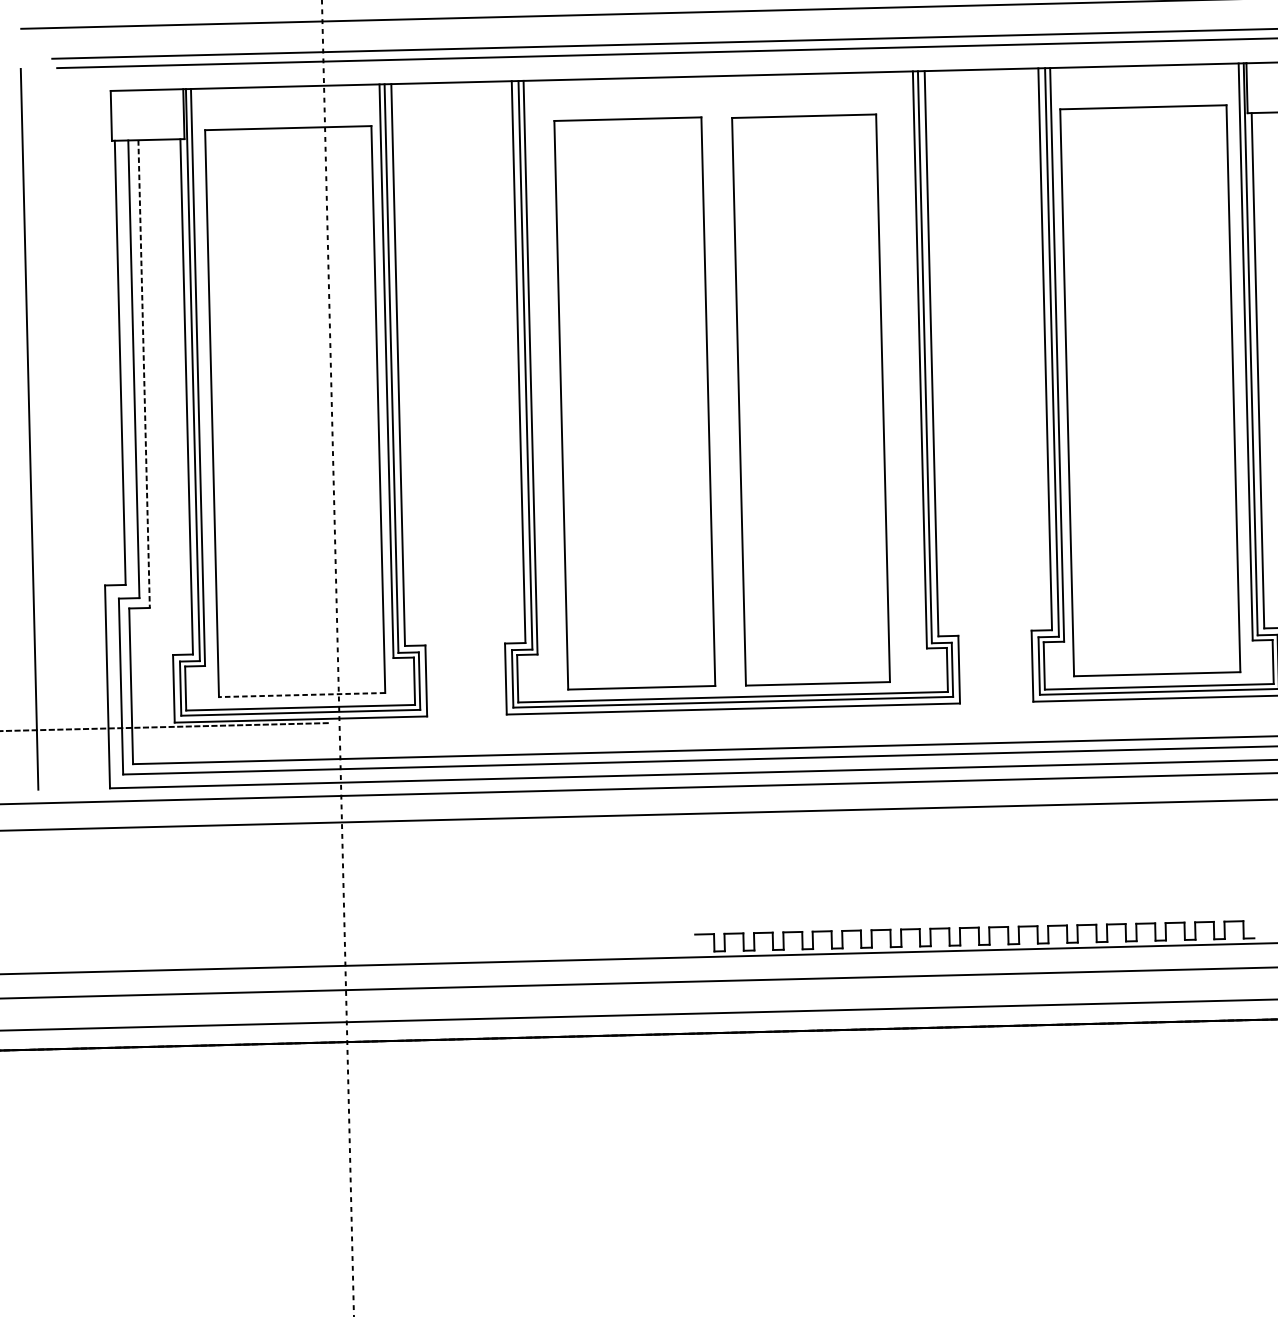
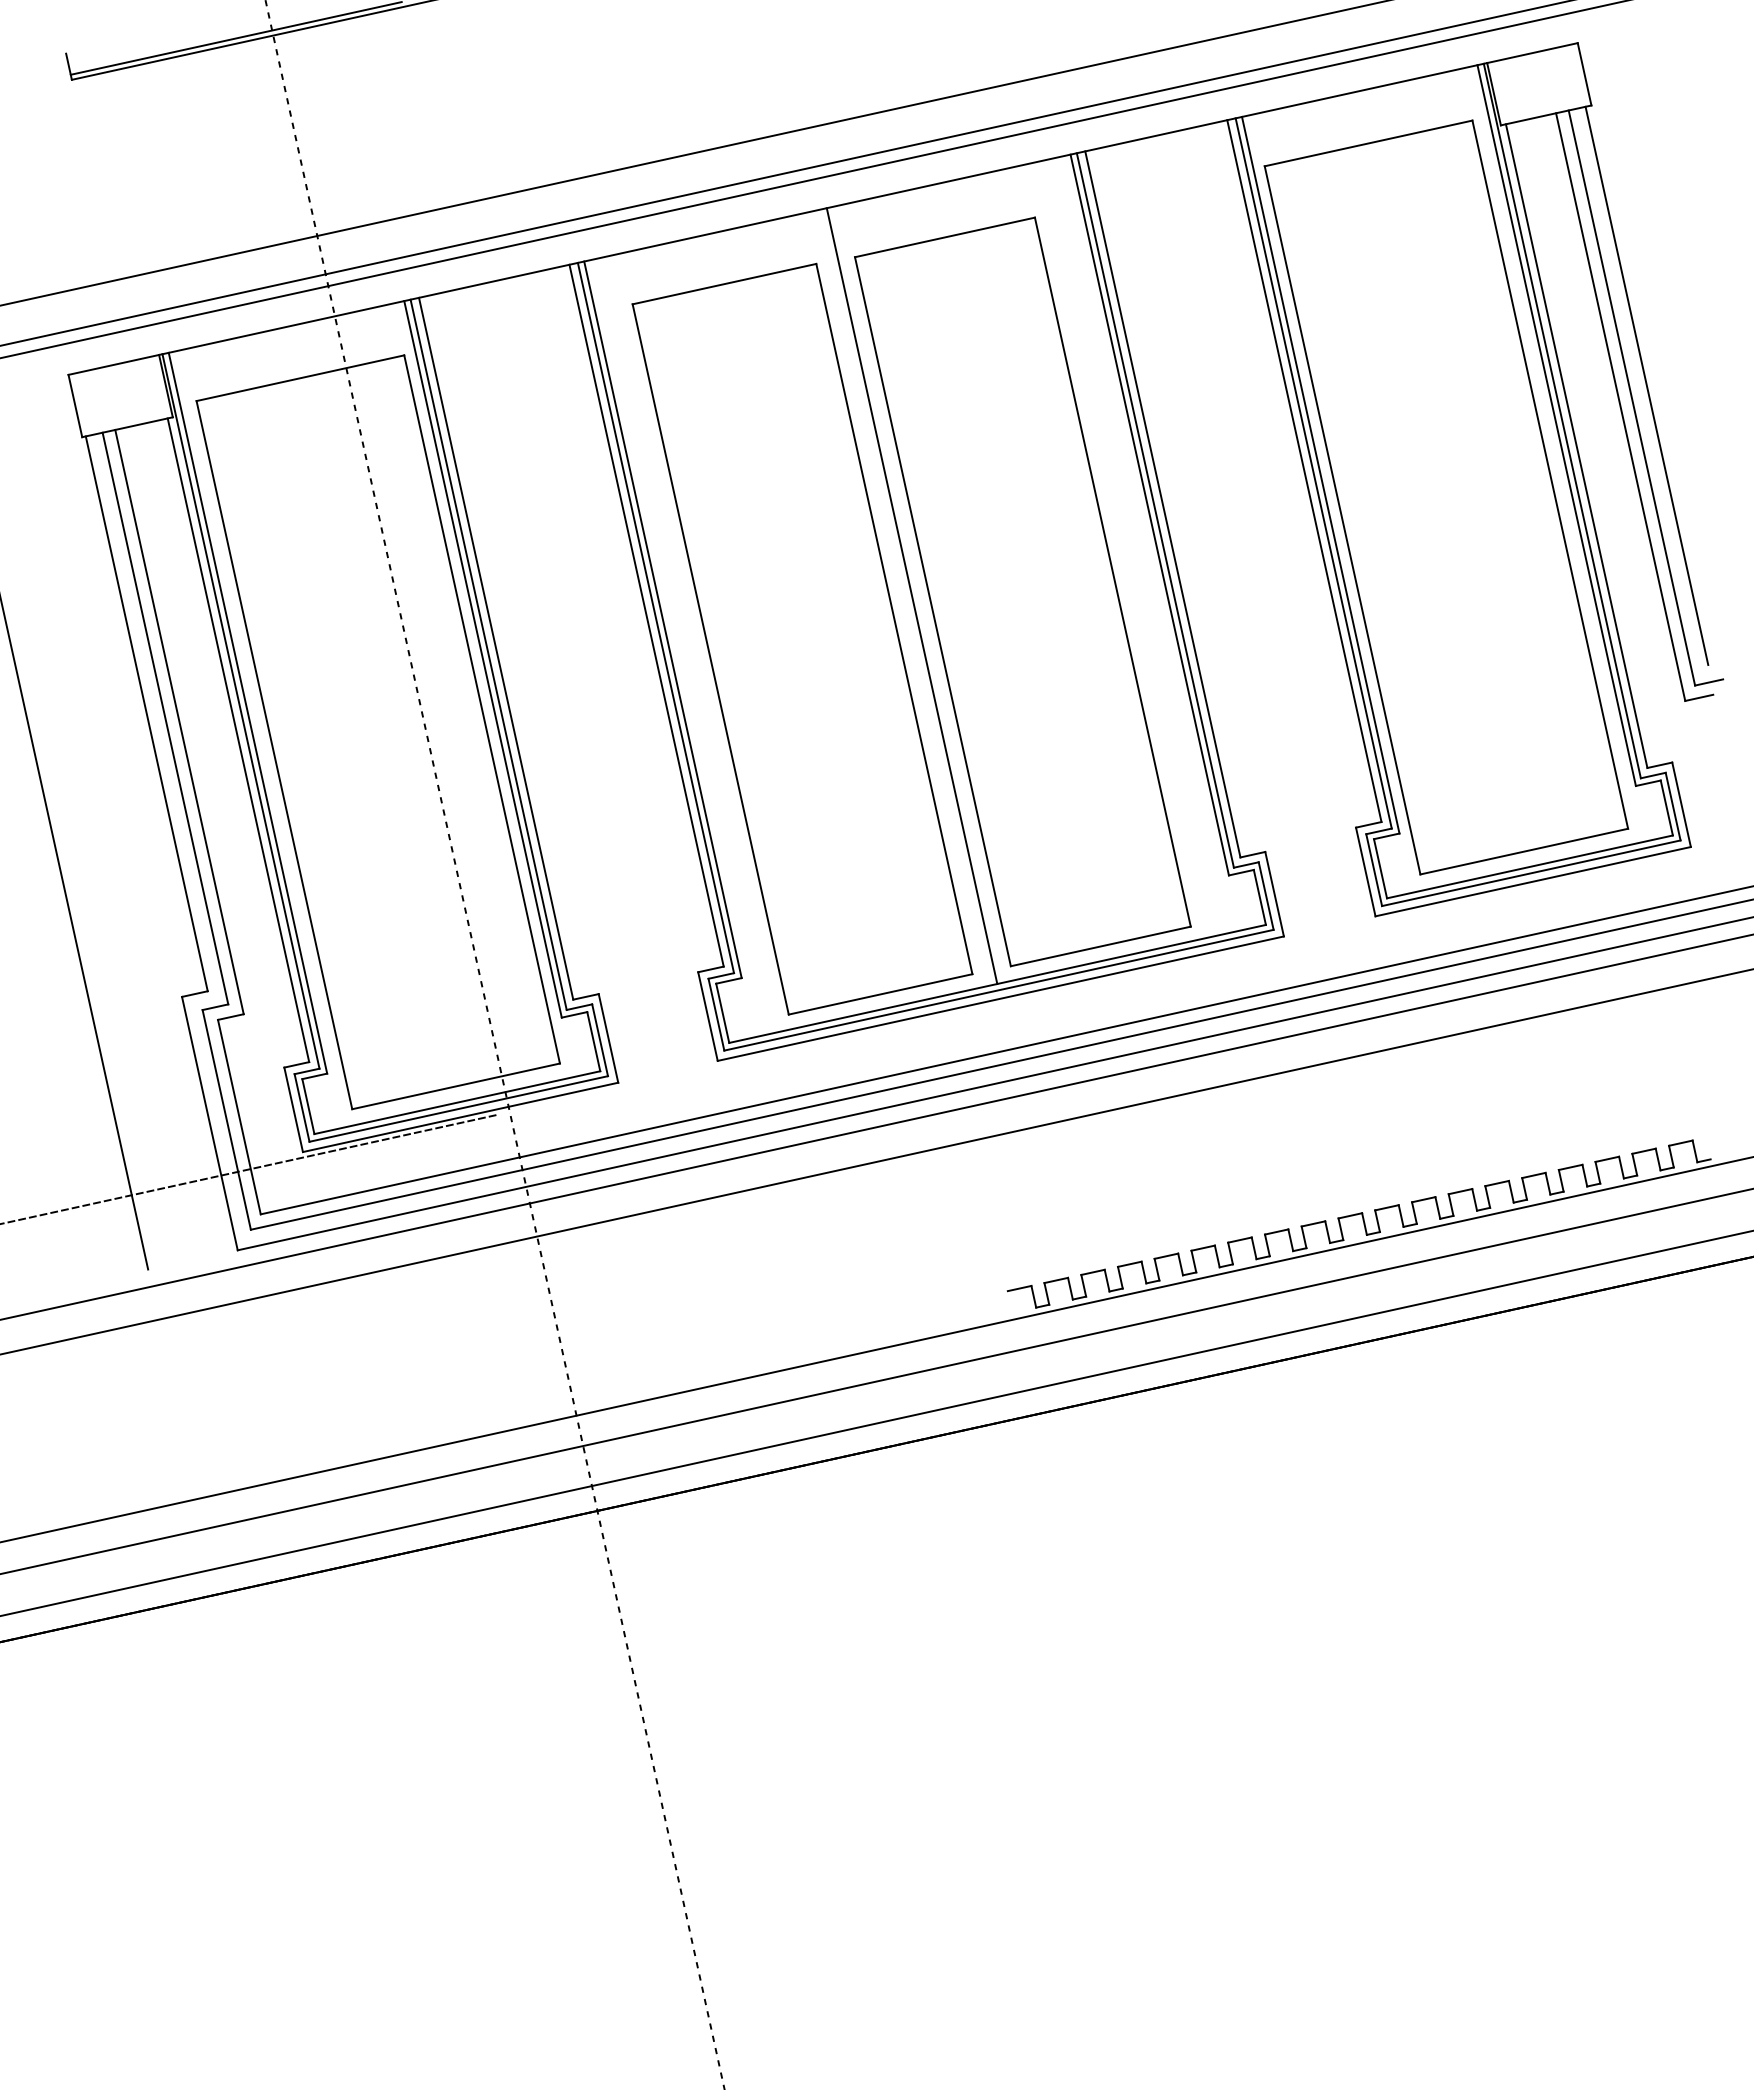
line: (144, 374) -> (179, 722), dashed -> solid
line: (724, 386) -> (911, 596), added
line: (301, 695) -> (455, 1086), dashed -> solid

